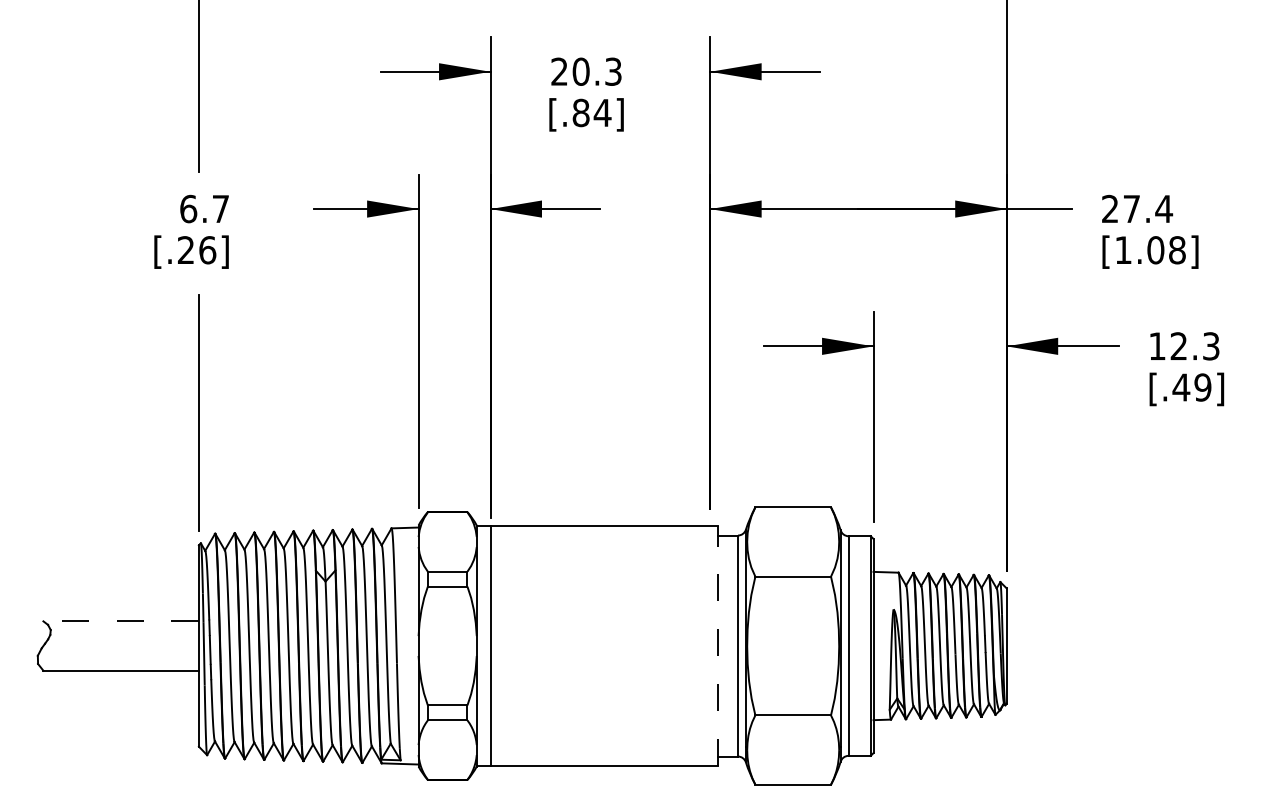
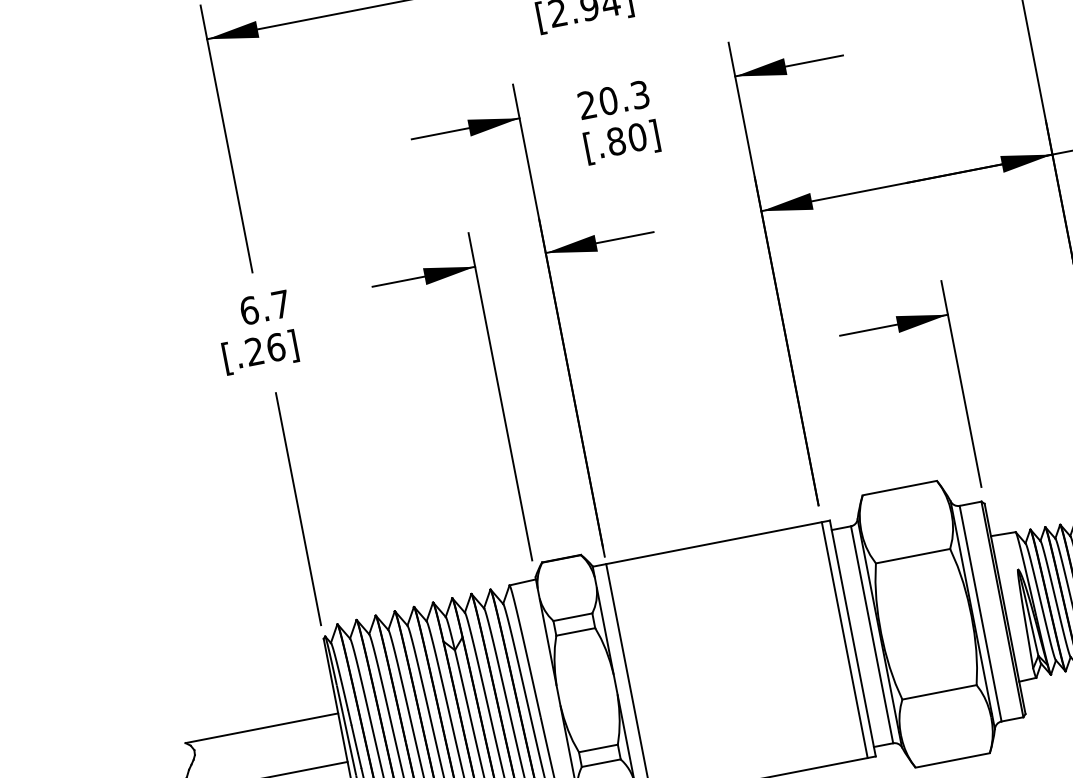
text: (602, 112) -> (637, 136), [.84] -> [.80]
line: (121, 621) -> (262, 728), dashed -> solid
line: (710, 645) -> (844, 639), added
line: (718, 645) -> (852, 637), dashed -> solid

